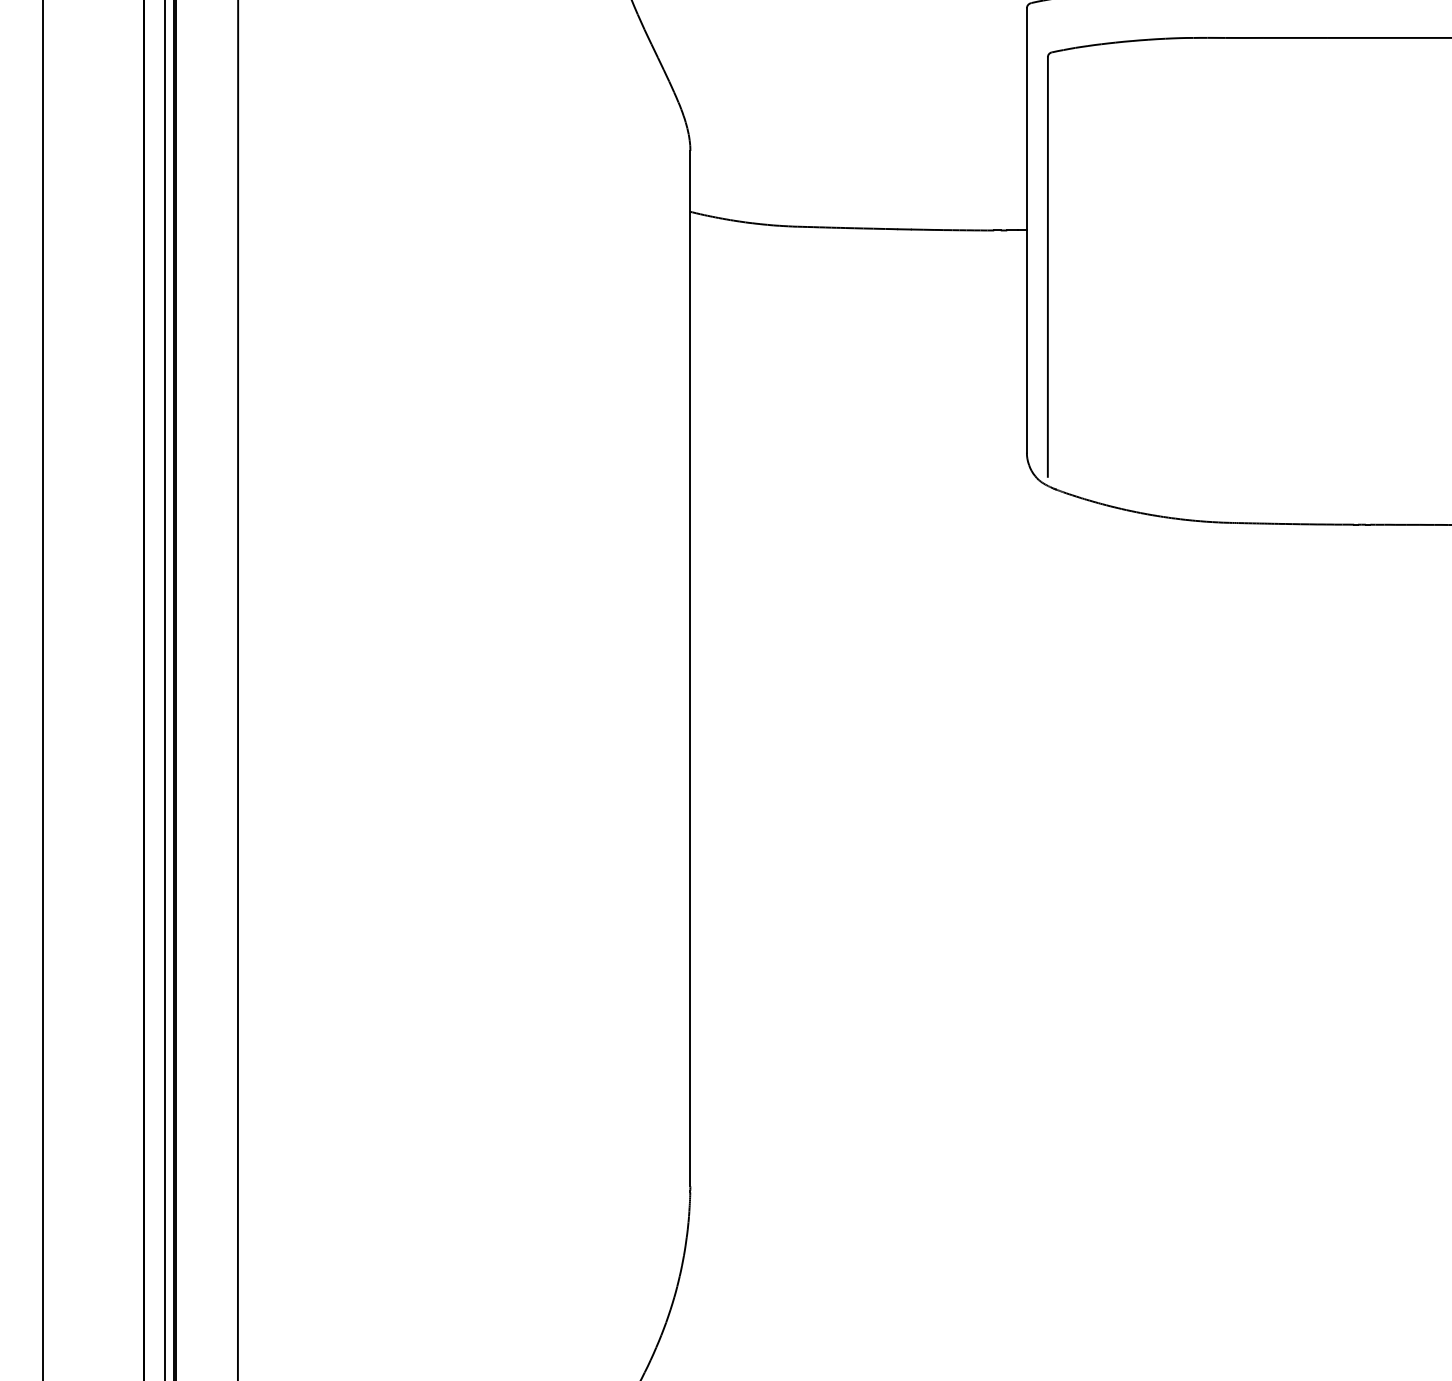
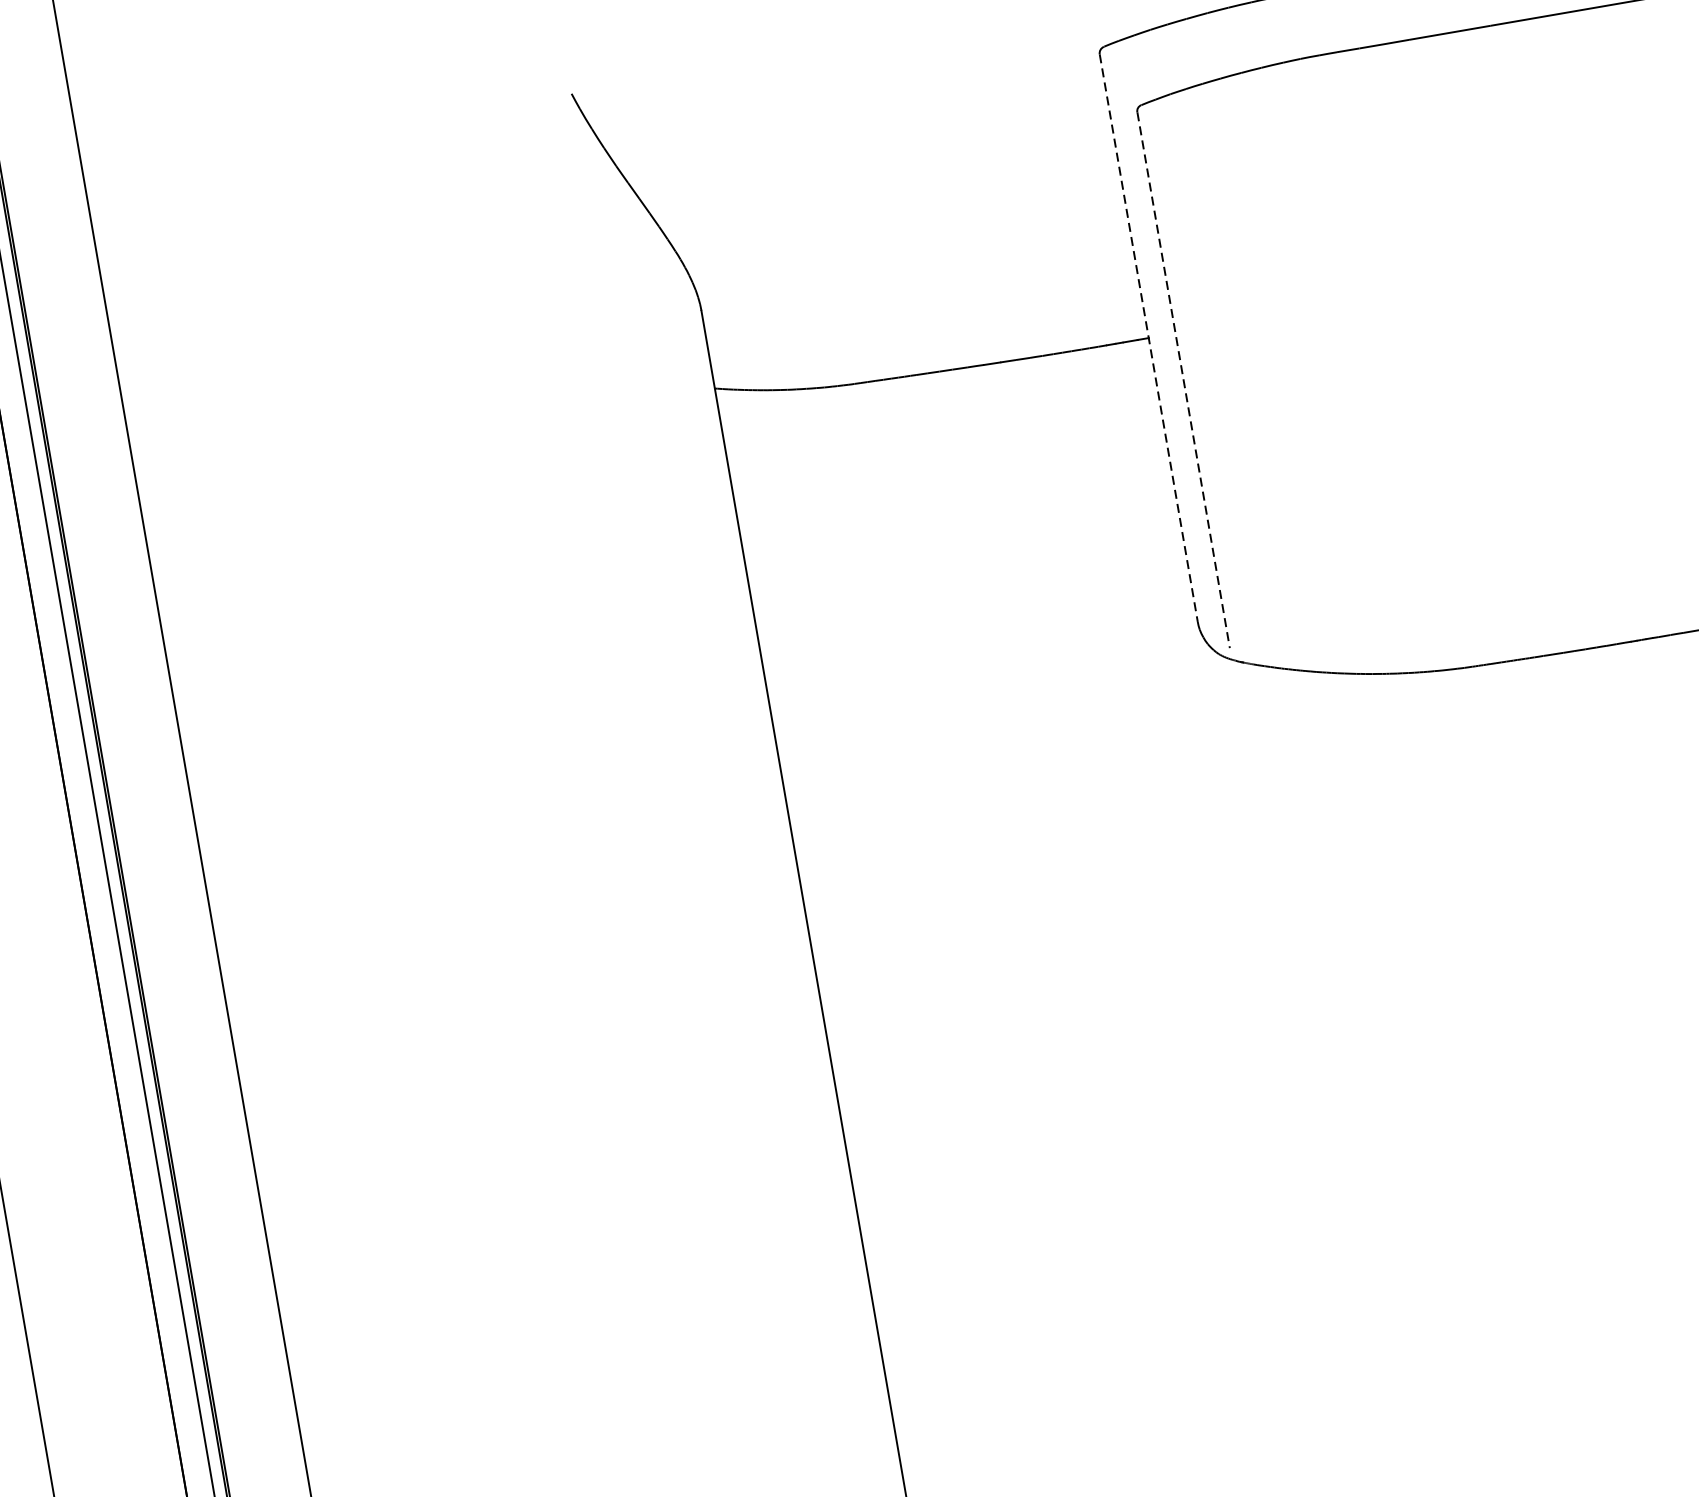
line: (1026, 231) -> (1148, 339), solid -> dashed
line: (1047, 267) -> (1183, 380), solid -> dashed

